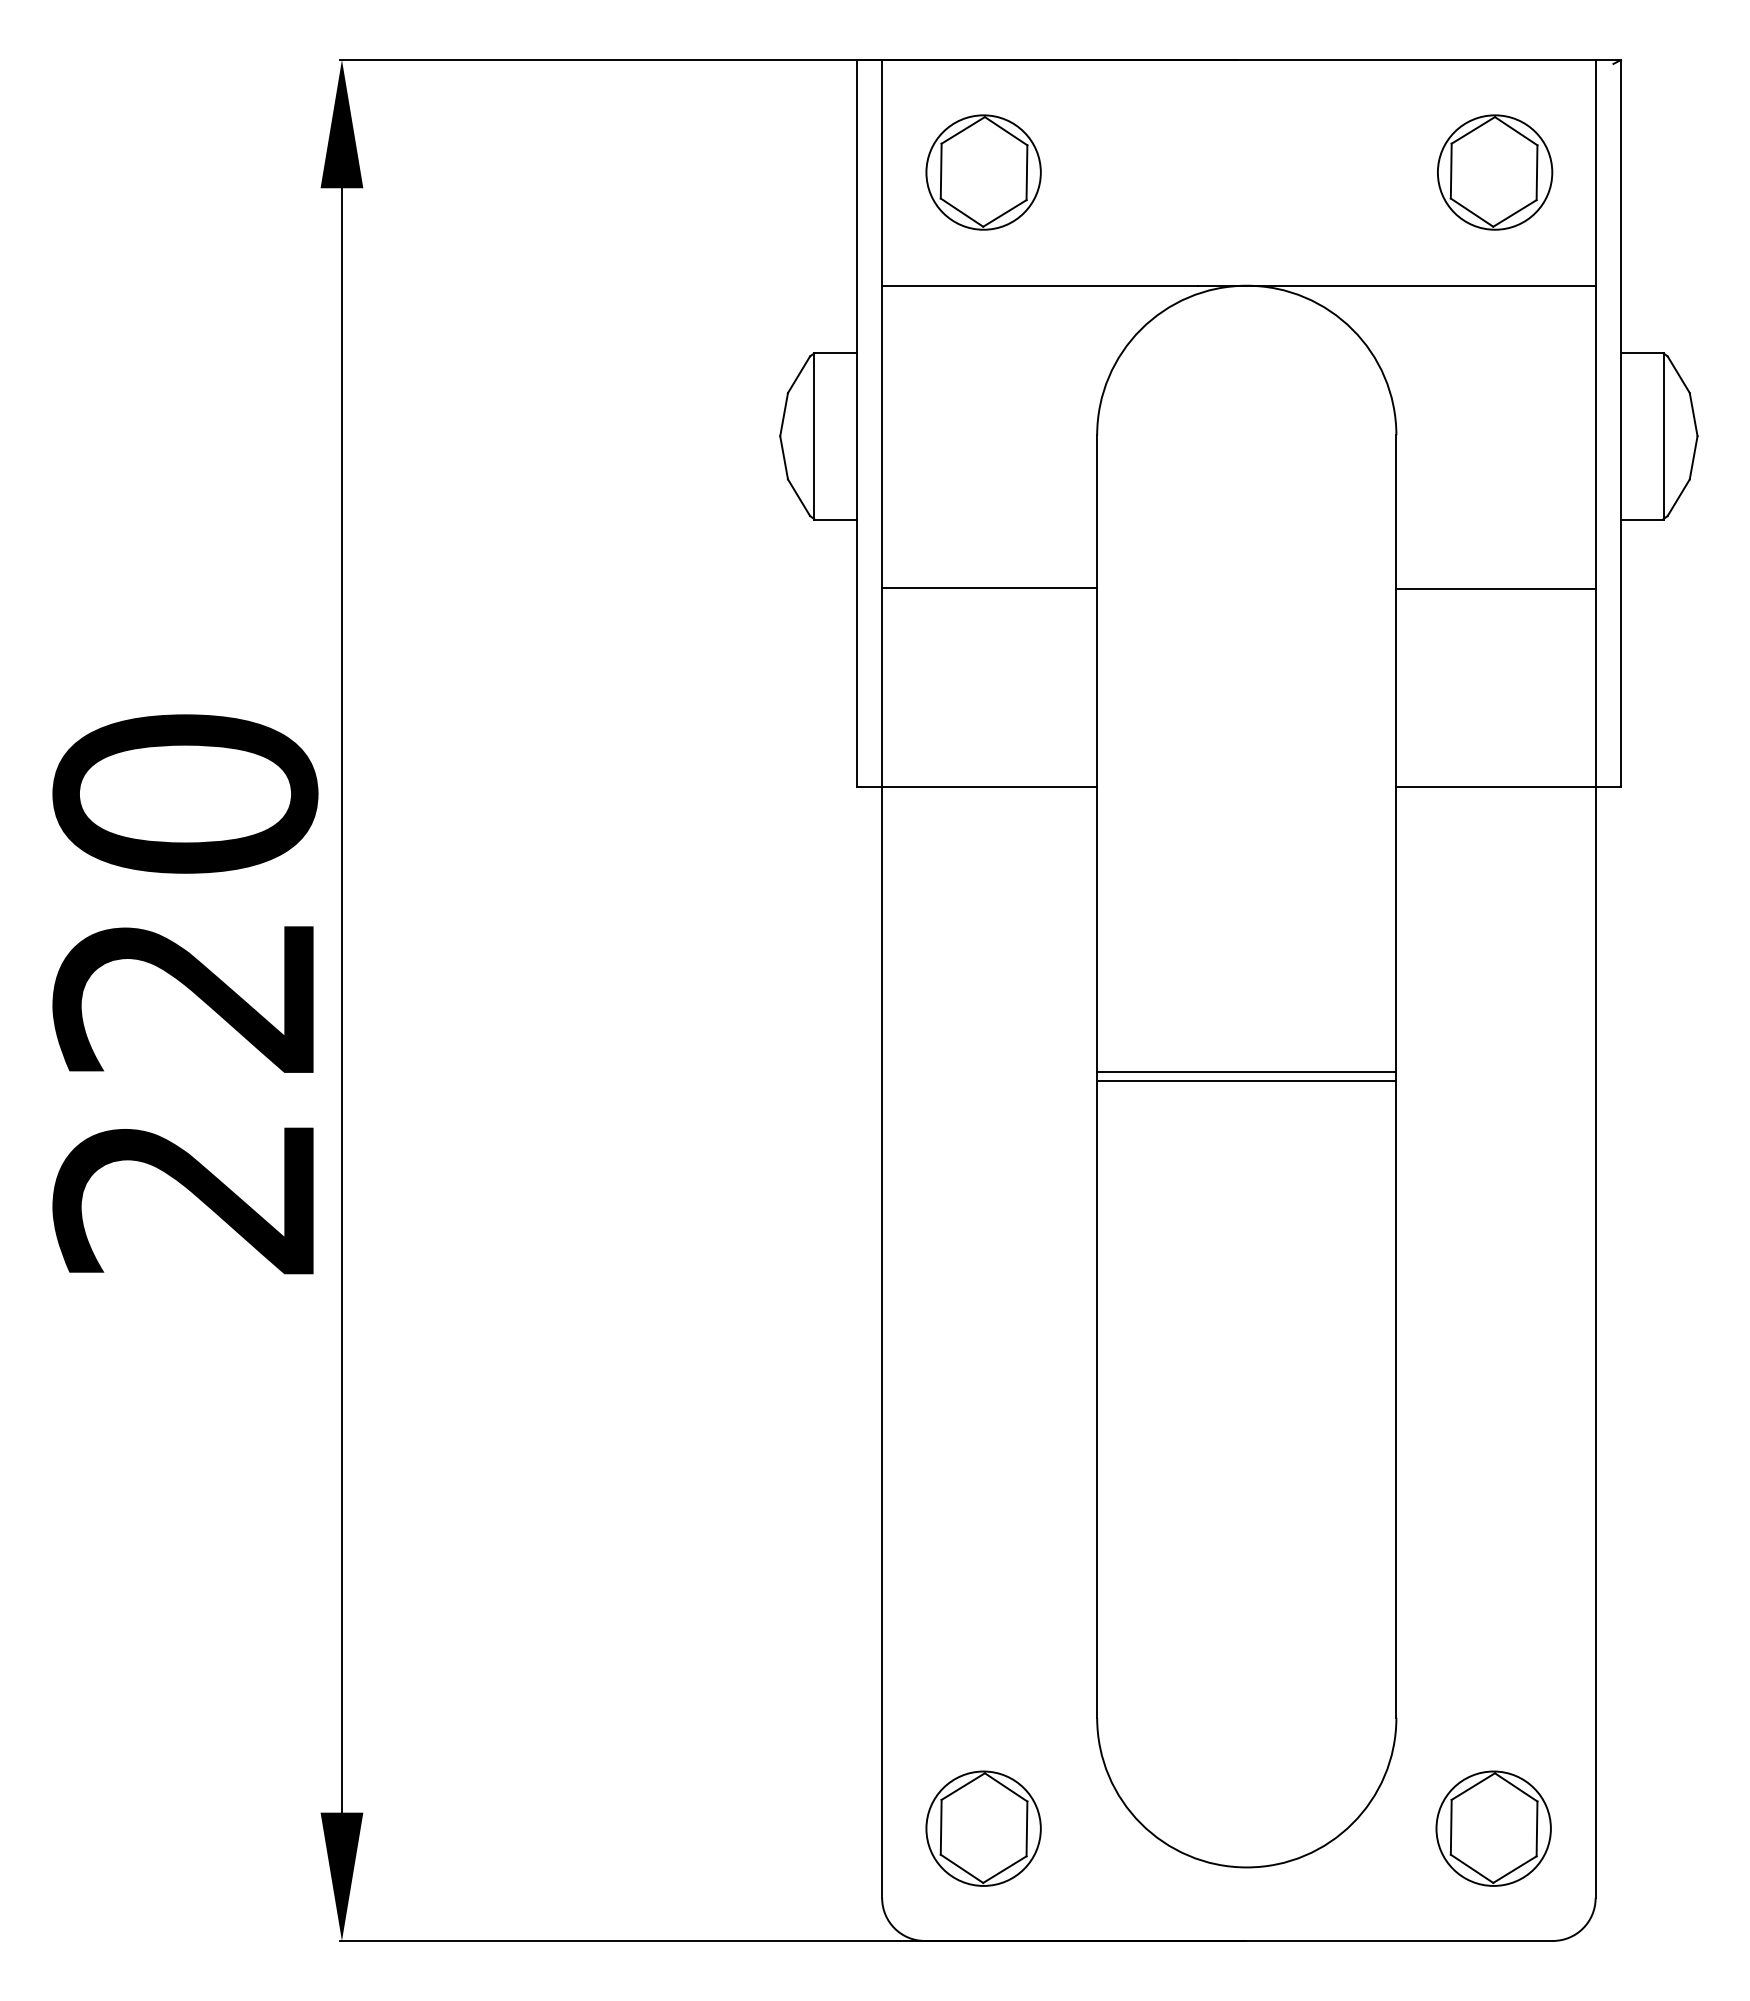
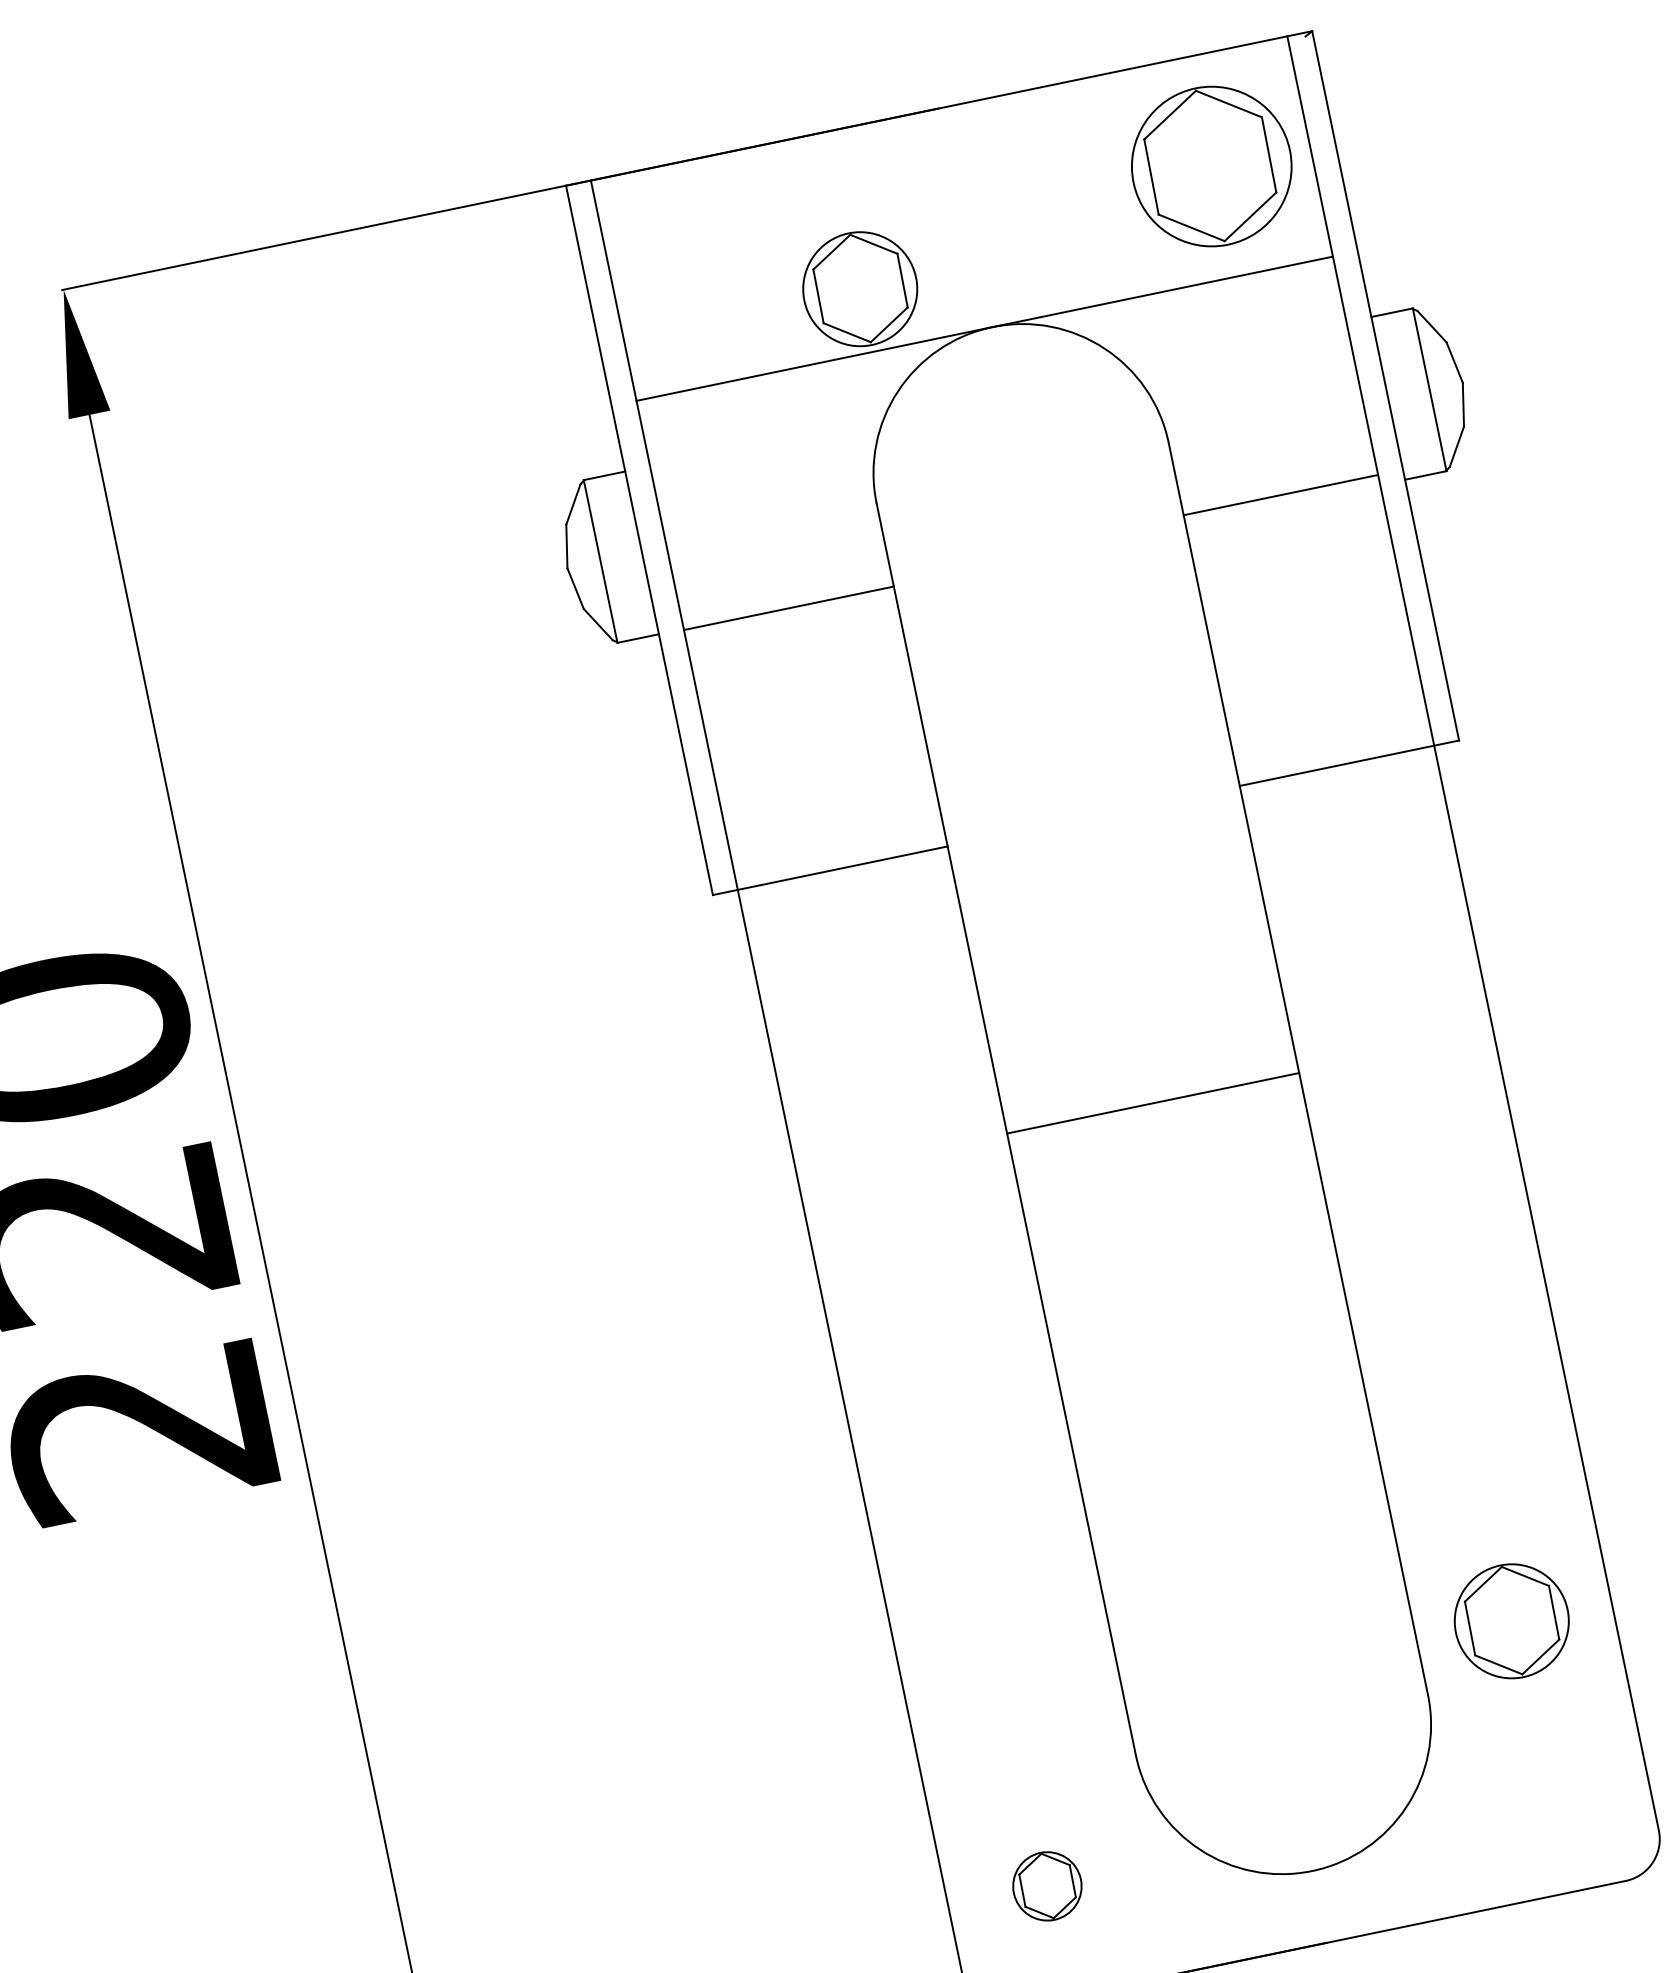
part: (983, 172) -> (860, 289), moved
part: (1495, 172) -> (1212, 166), size x1.4
line: (989, 587) -> (788, 608), moved
line: (1495, 589) -> (1280, 495), moved
line: (1246, 1072) -> (1151, 1095), removed
part: (983, 1828) -> (1047, 1886), size x0.6
part: (1493, 1828) -> (1511, 1621), moved

